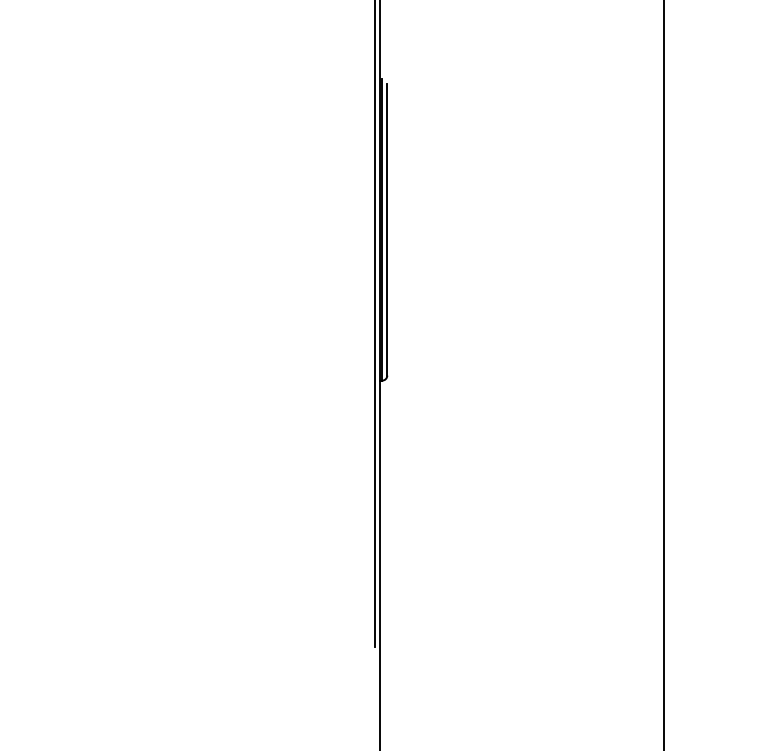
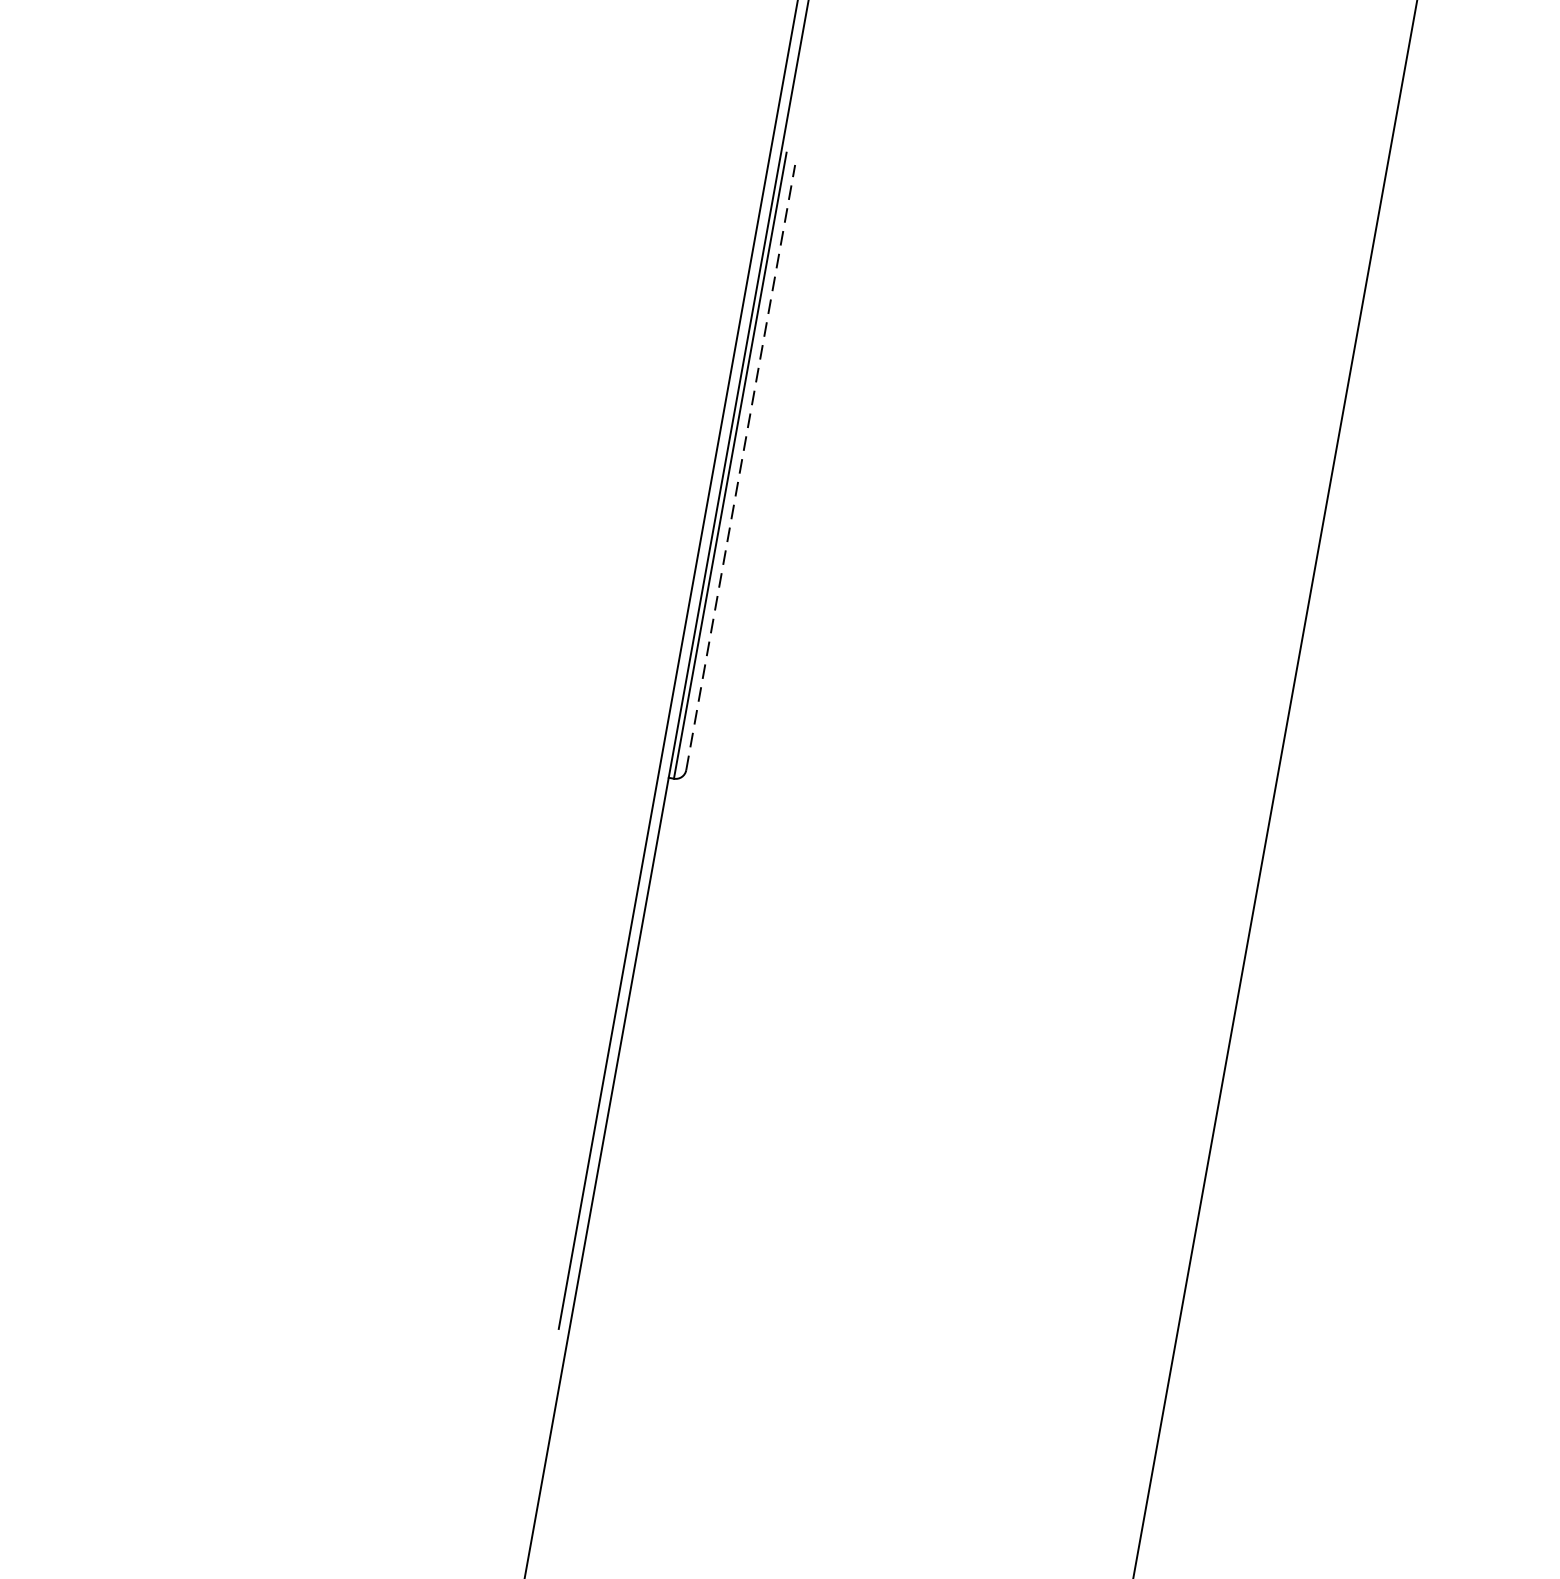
line: (387, 229) -> (741, 467), solid -> dashed

